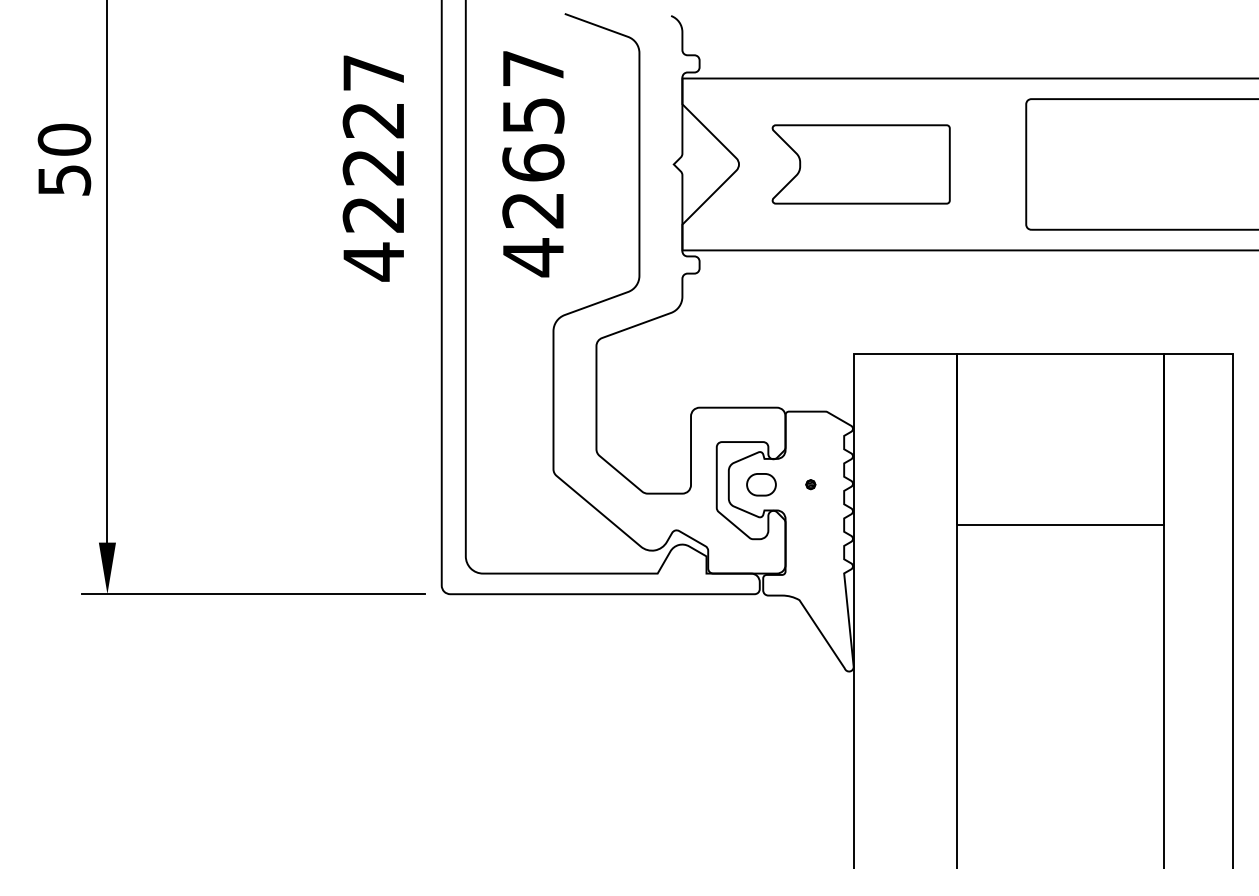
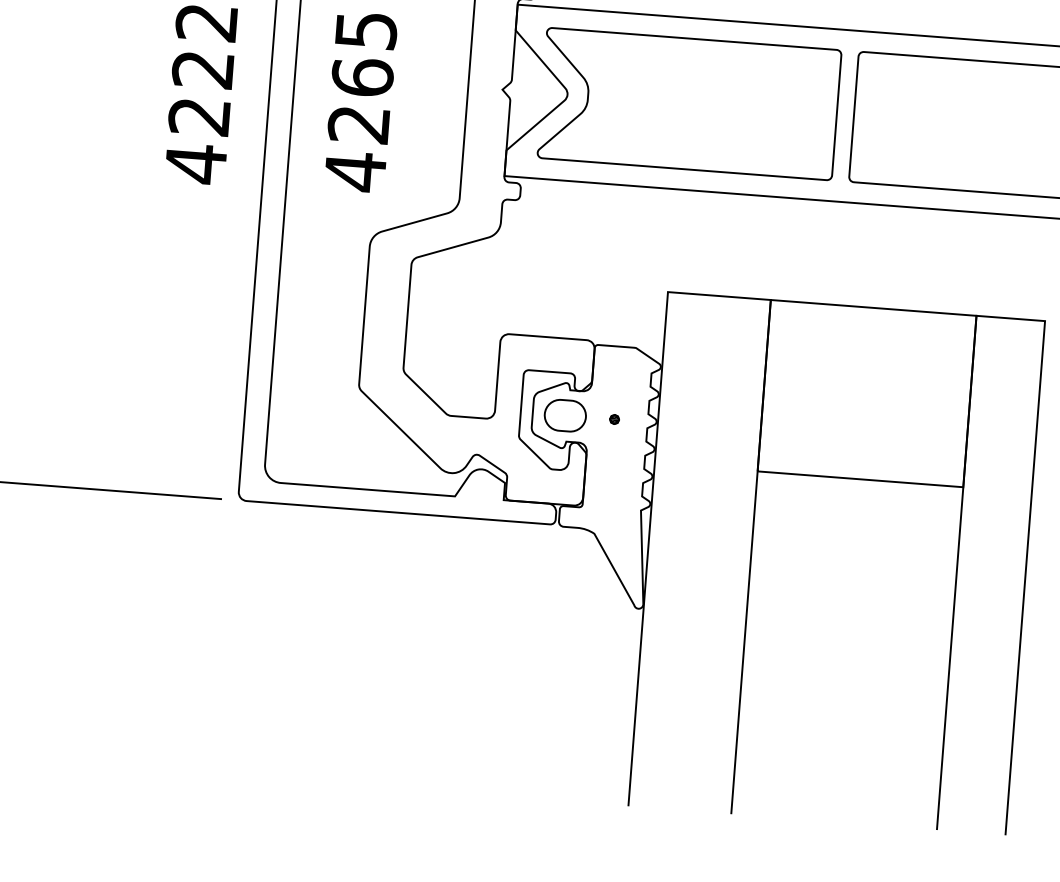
part: (860, 164) -> (688, 104), size x1.67
part: (761, 484) -> (565, 415), size x1.43

